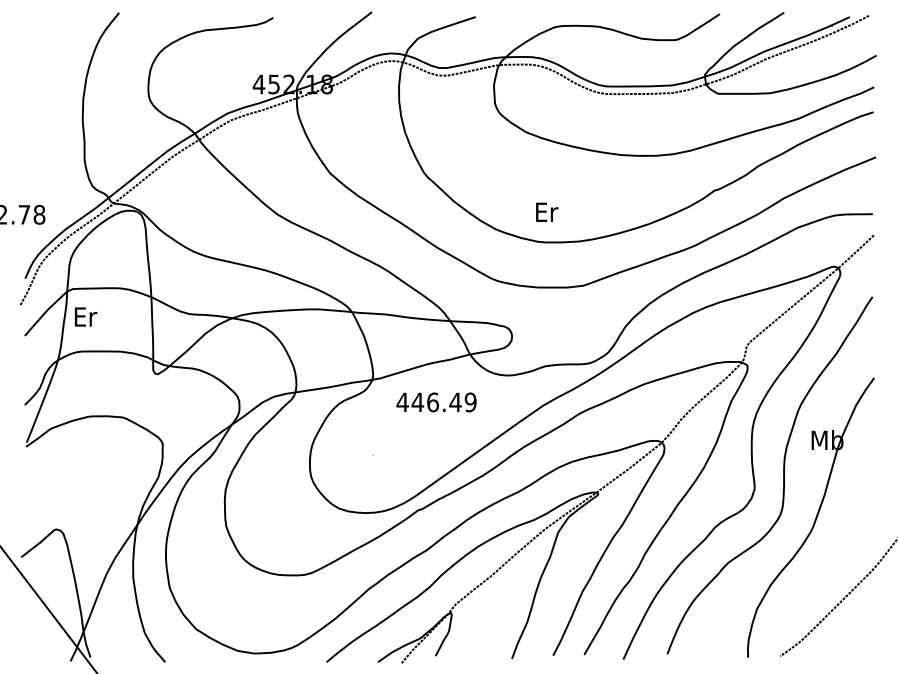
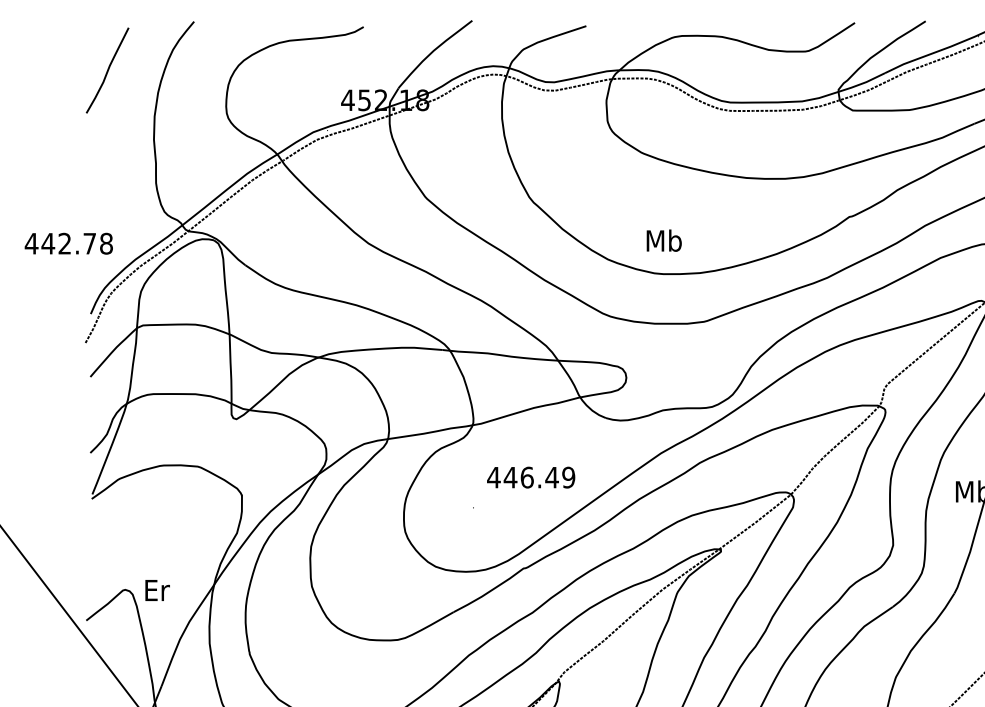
curve: (40, 57) -> (107, 70), added
text: (546, 211) -> (664, 240), Er -> Mb
text: (86, 316) -> (158, 589), moved
text: (436, 402) -> (531, 477), moved

